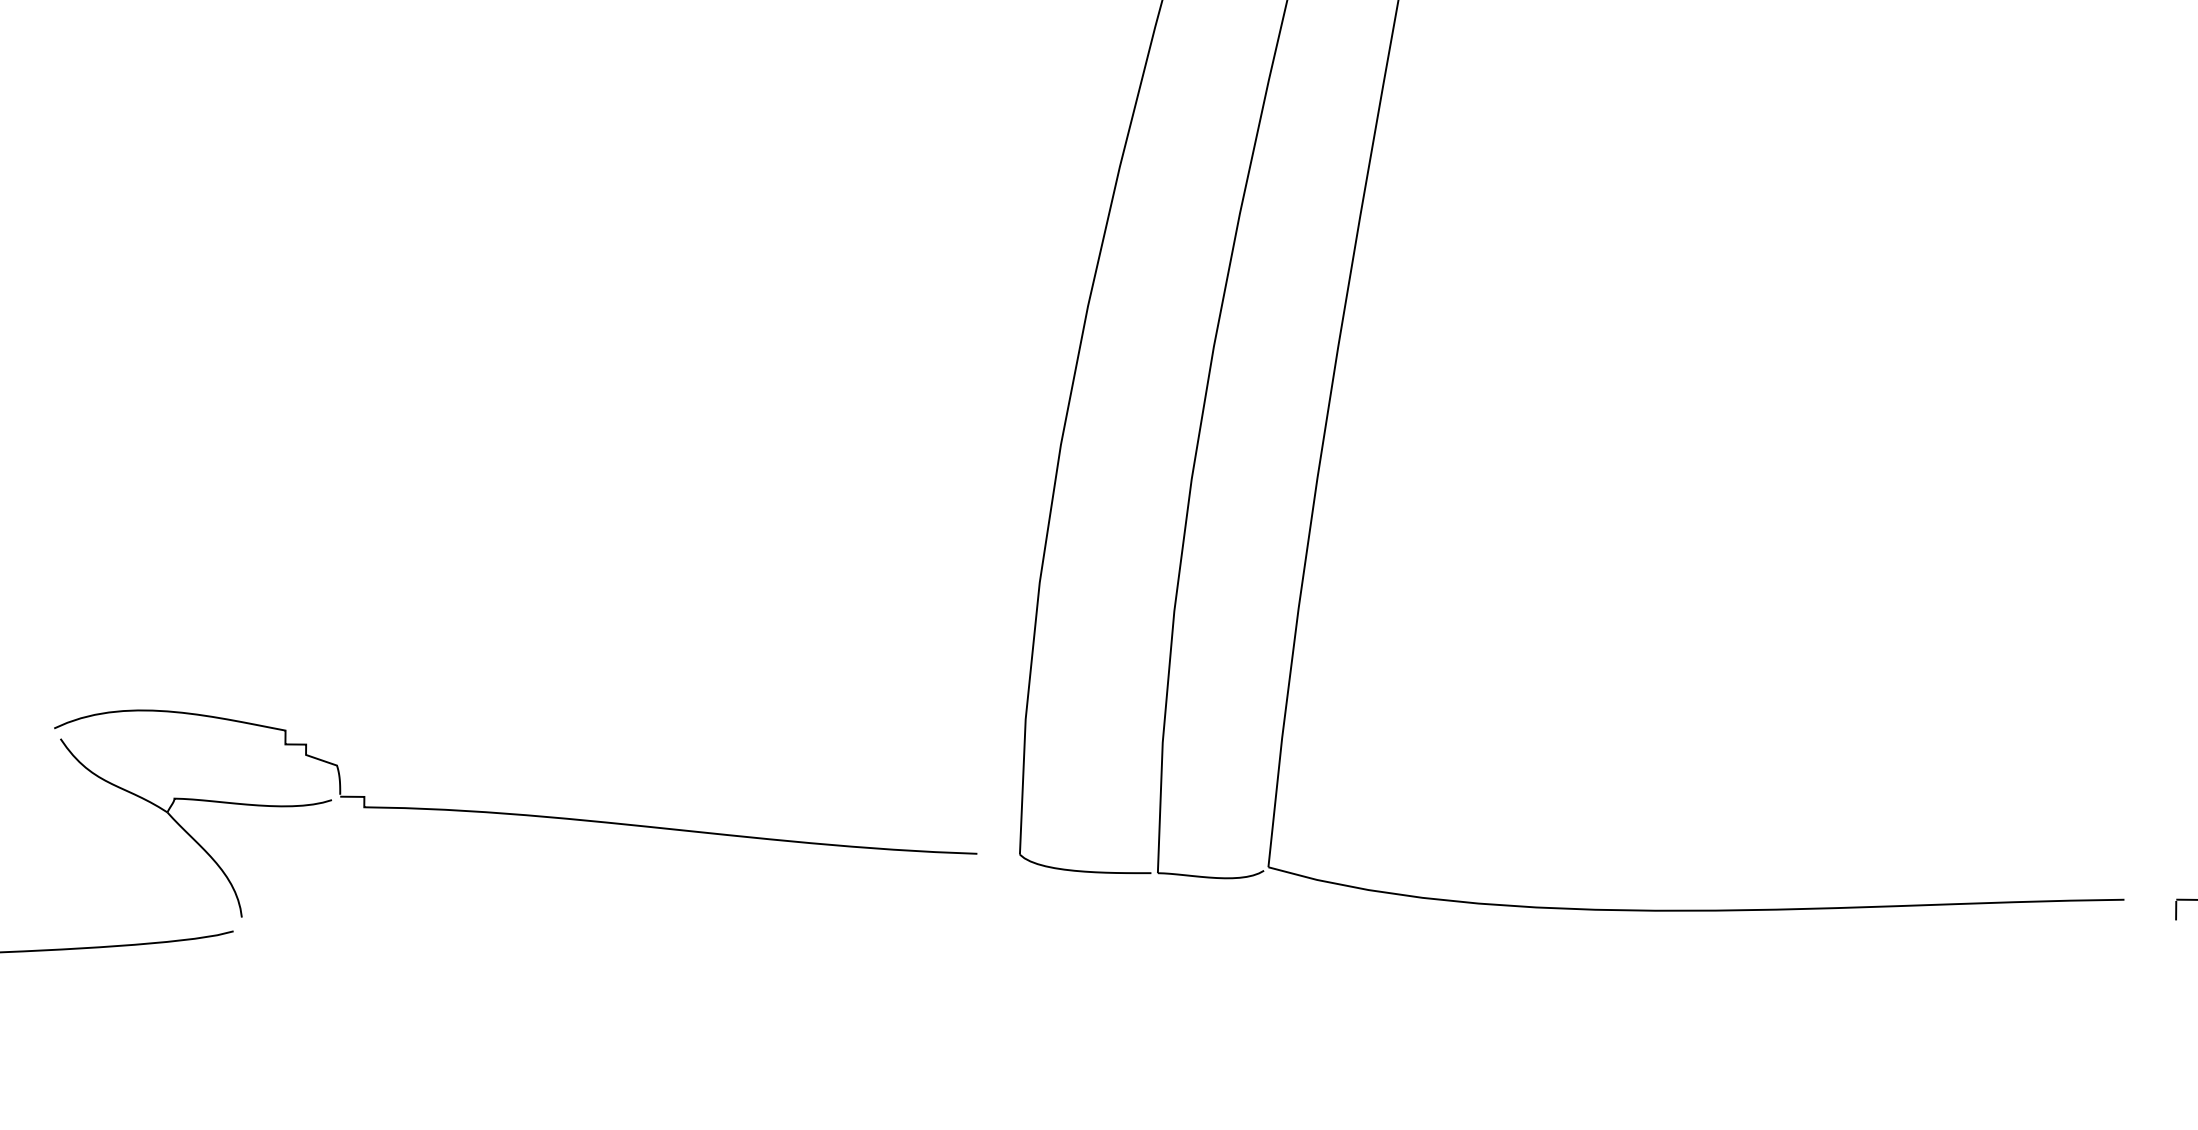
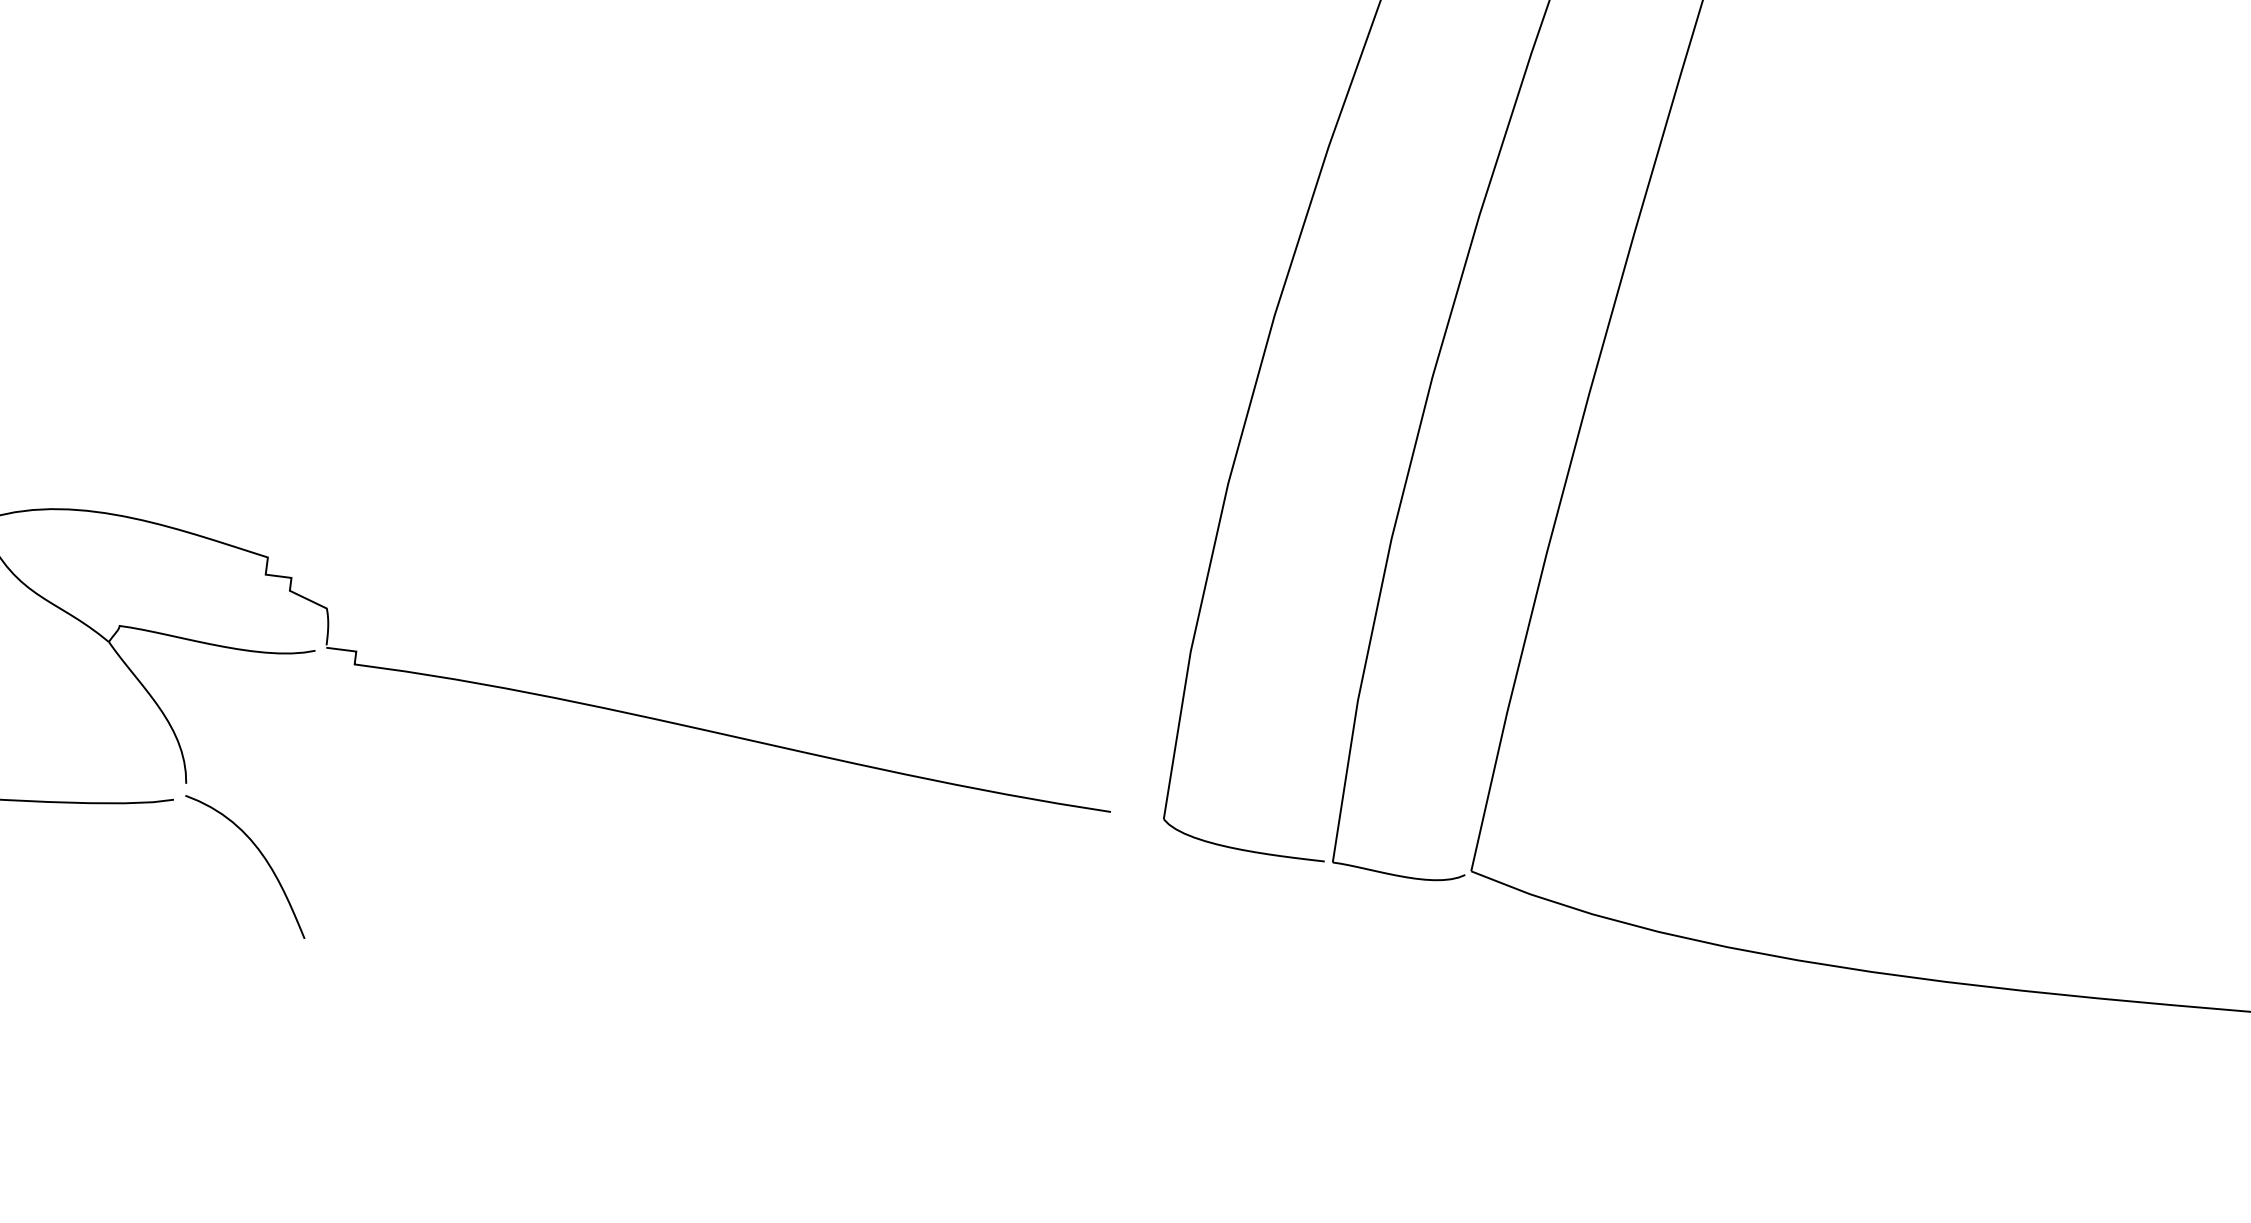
curve: (307, 966) -> (260, 854), added

